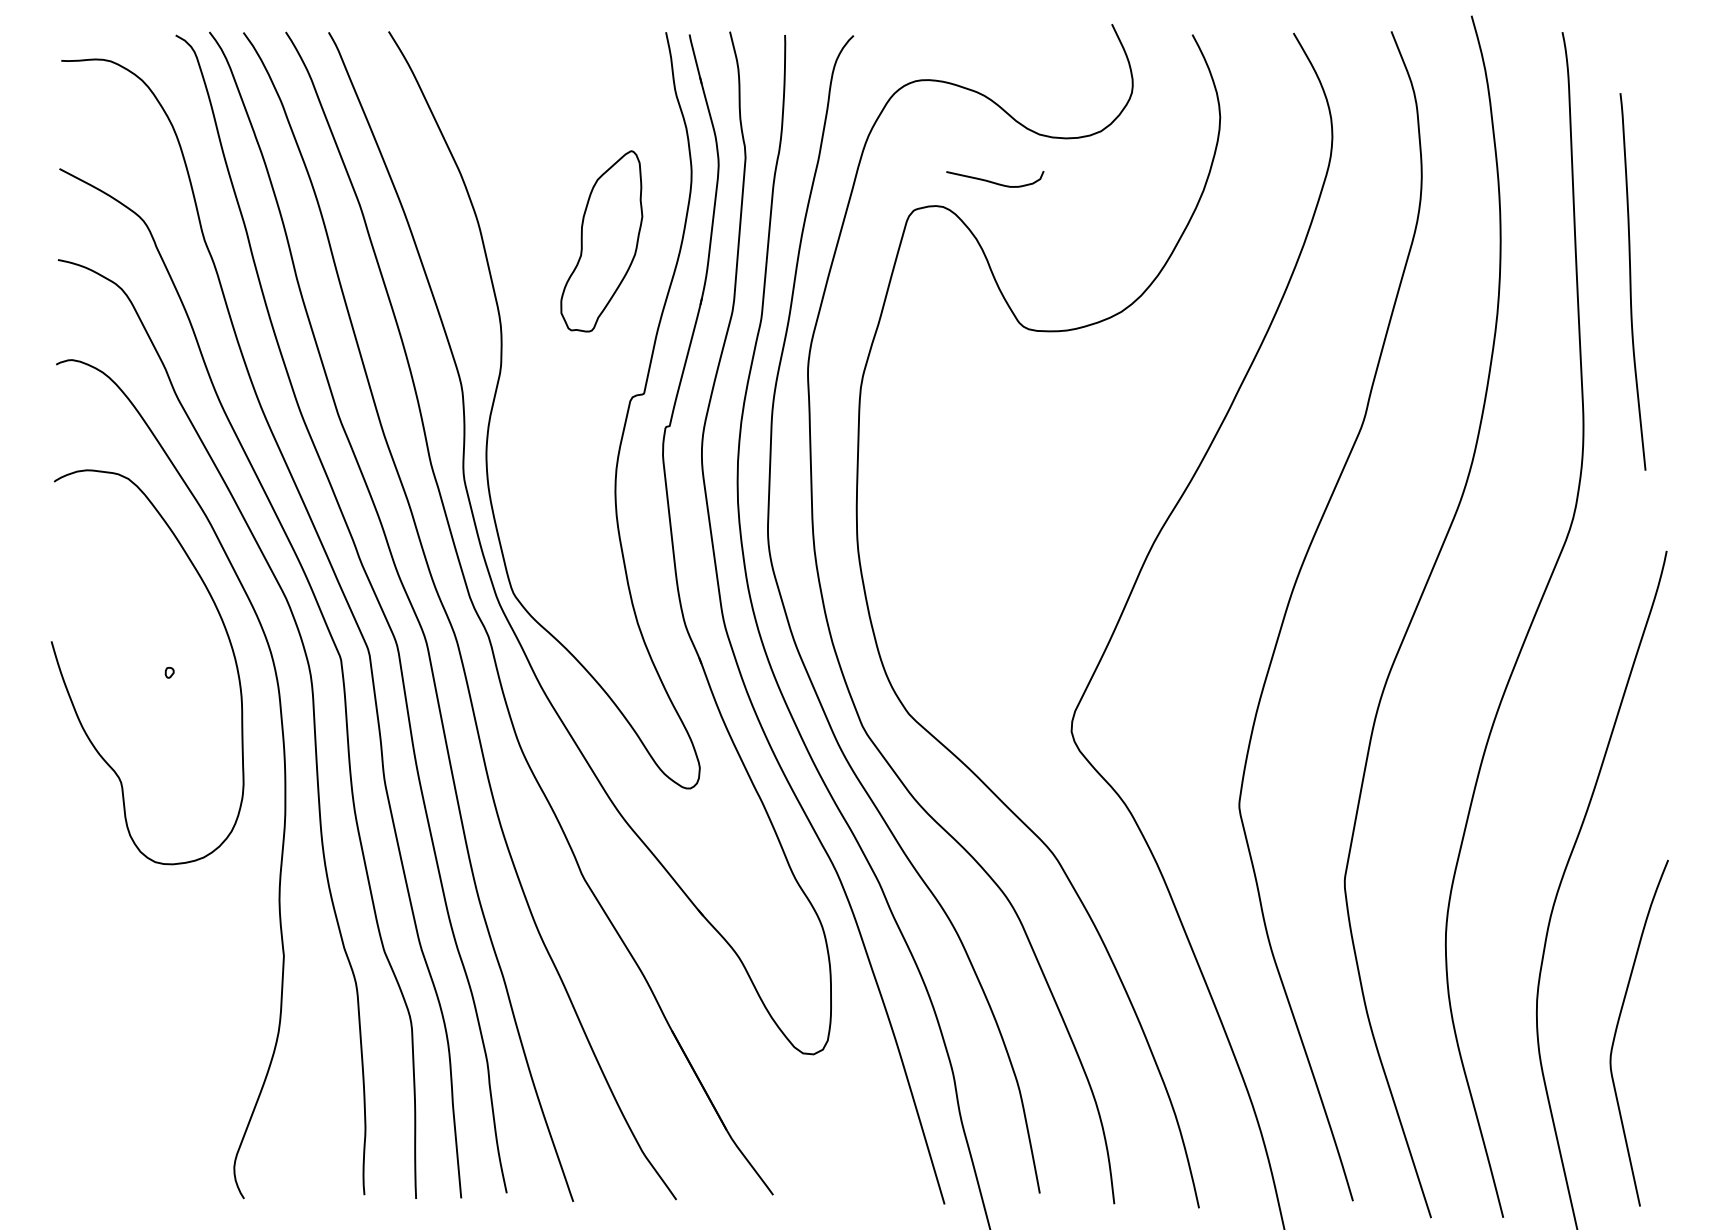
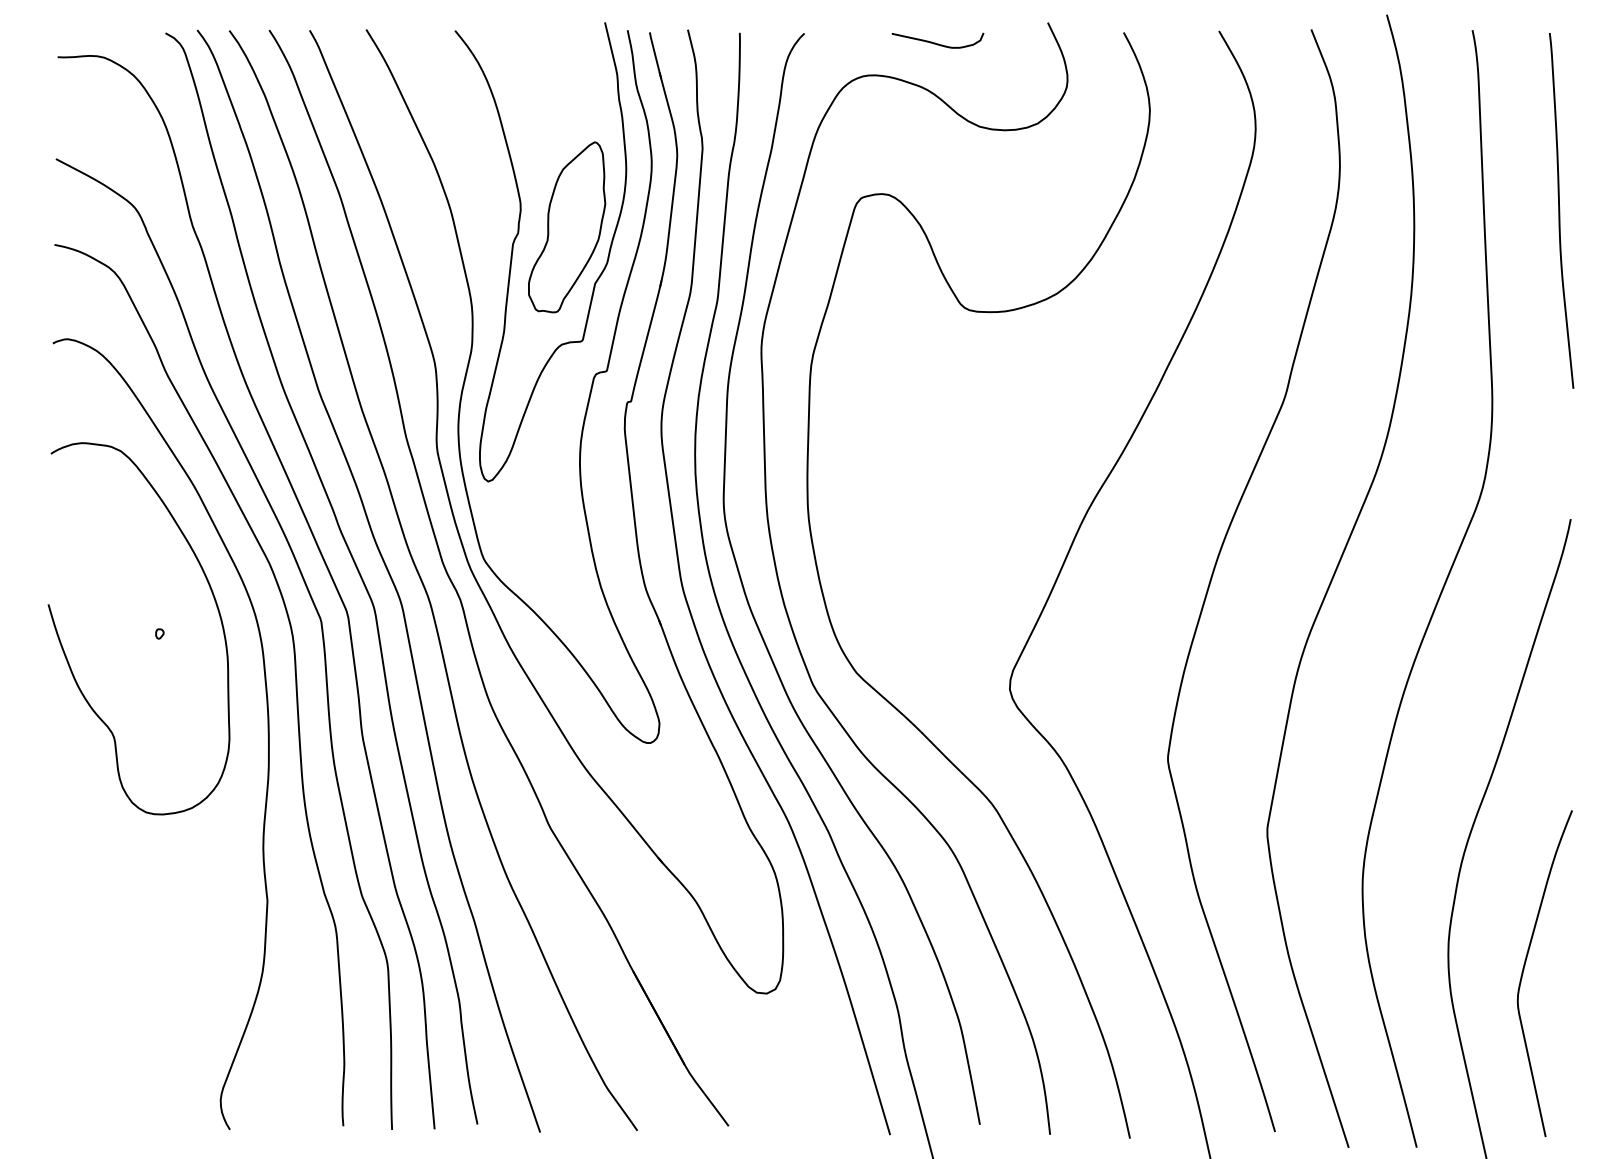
curve: (993, 181) -> (936, 42), moved
curve: (545, 261) -> (514, 246), added
curve: (1631, 281) -> (1560, 210), moved

